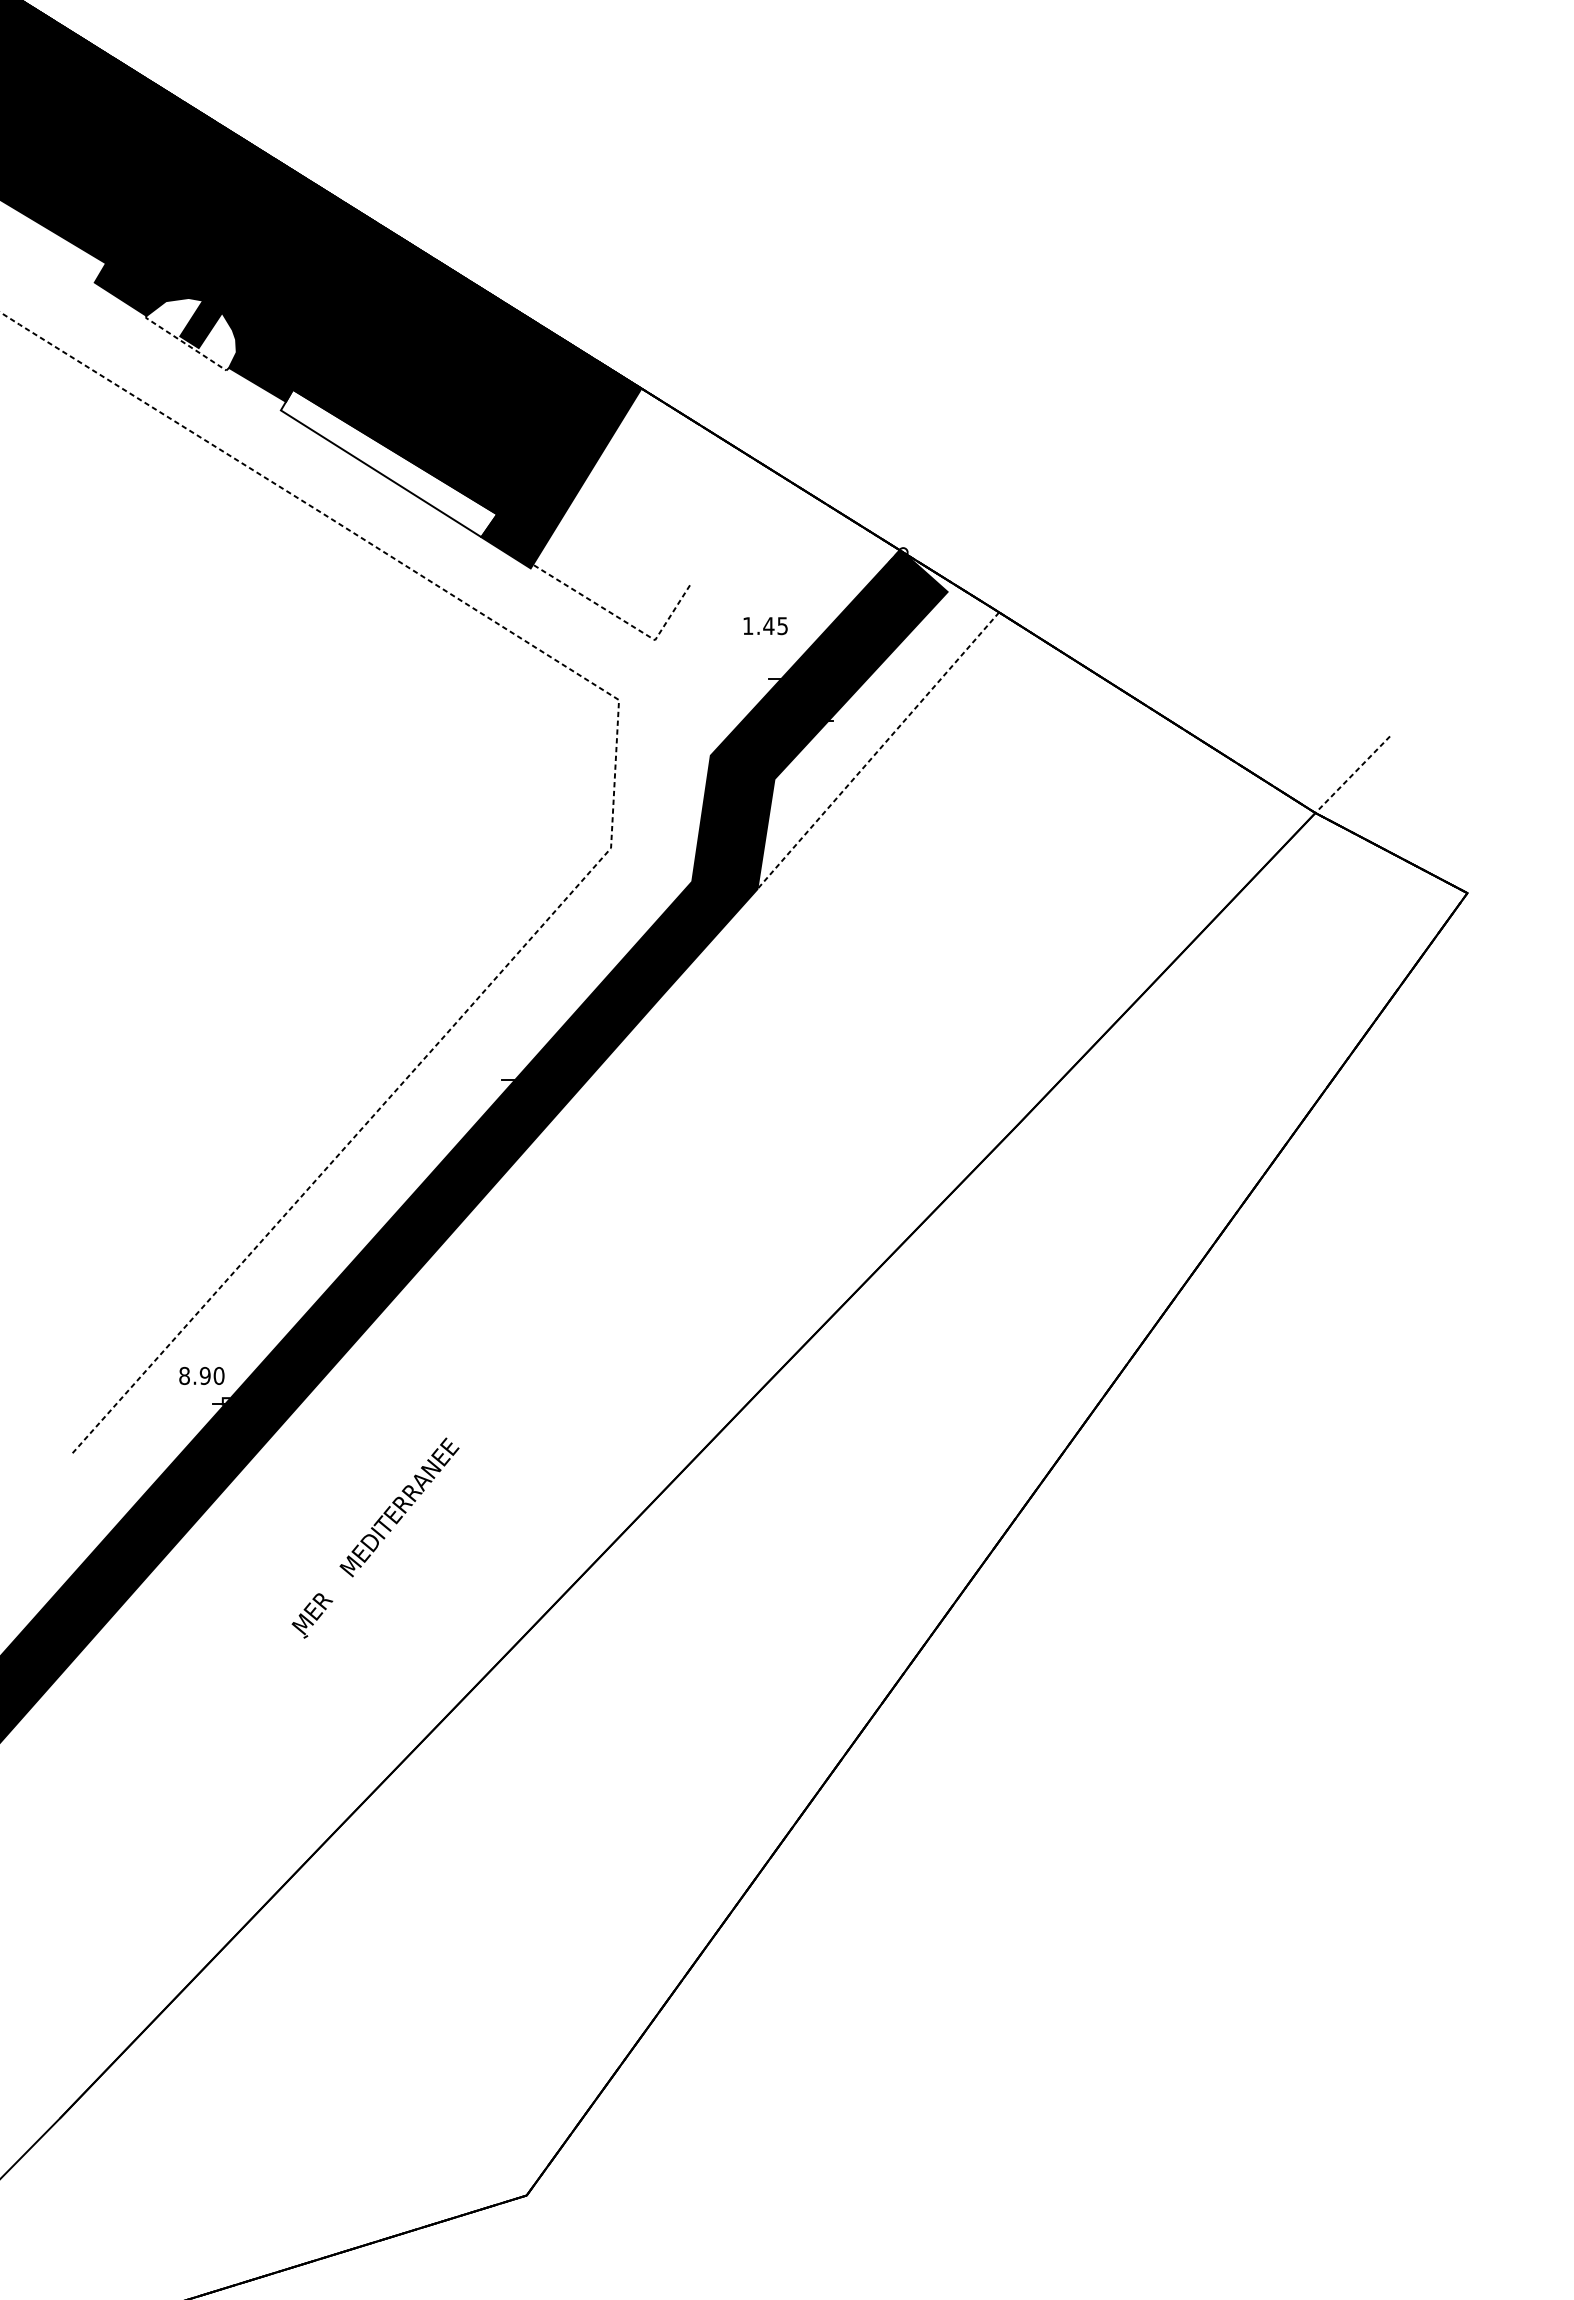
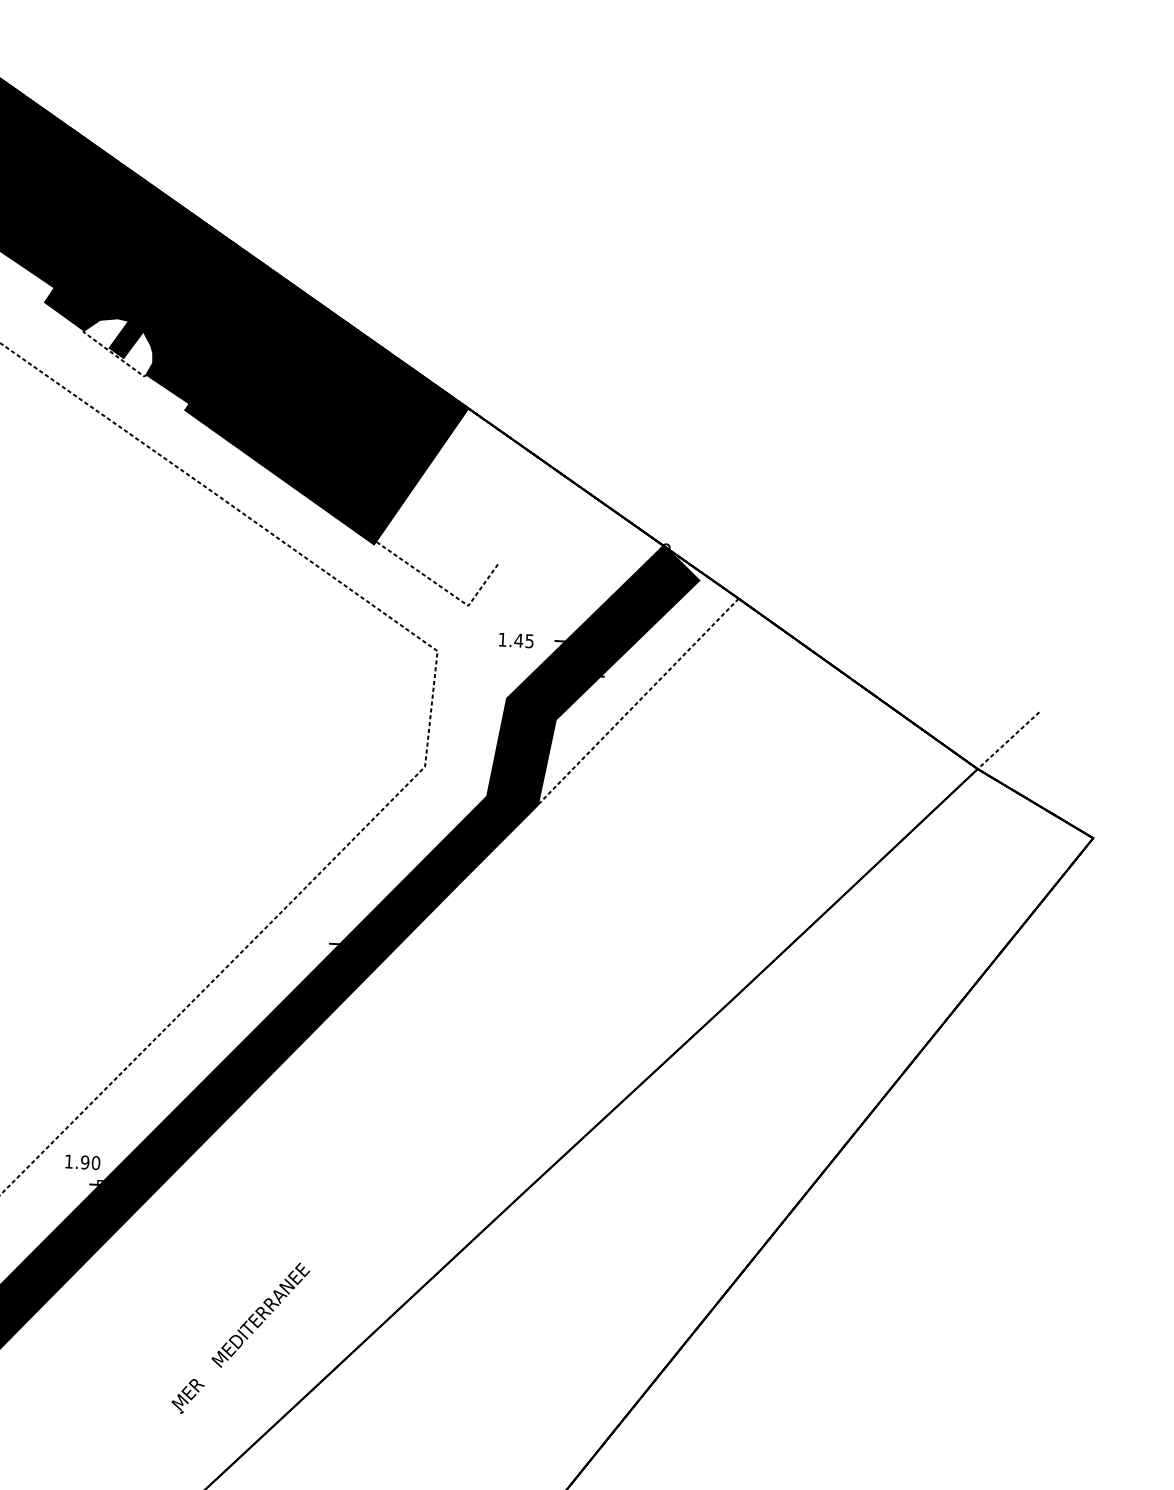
fill: (388, 463) -> (267, 456), added
text: (765, 626) -> (516, 640), moved
text: (184, 1375) -> (68, 1161), 8.90 -> 1.90
part: (375, 1537) -> (240, 1337), moved

